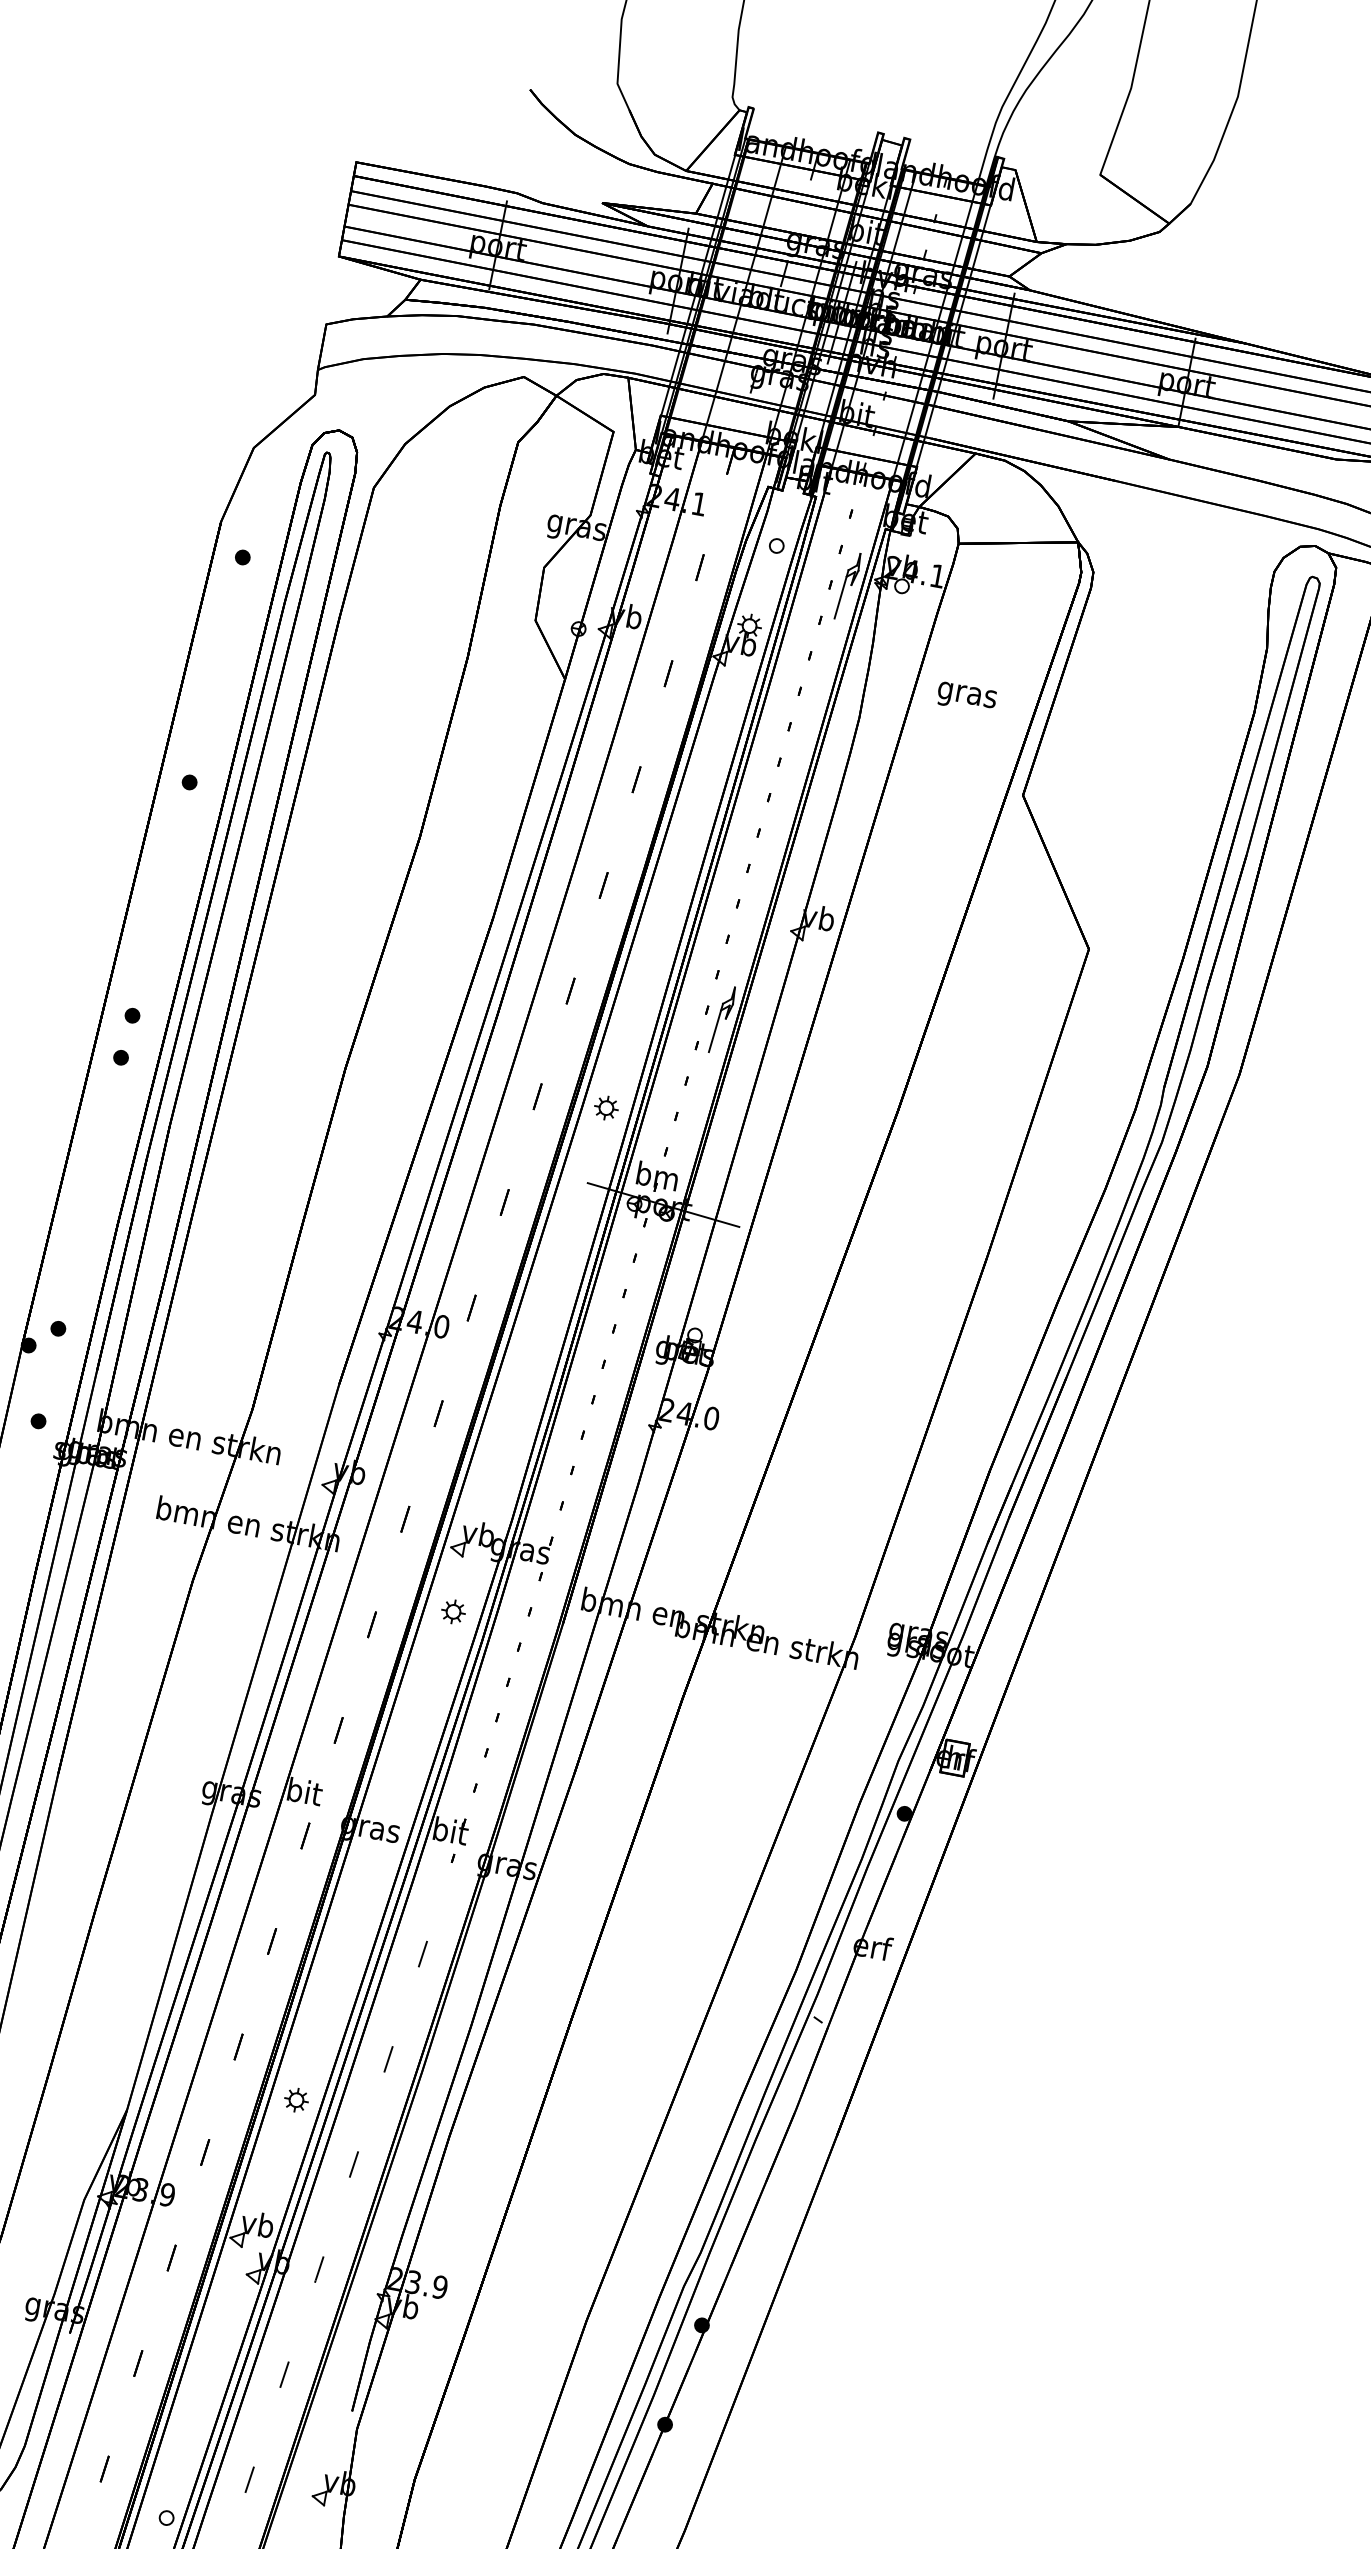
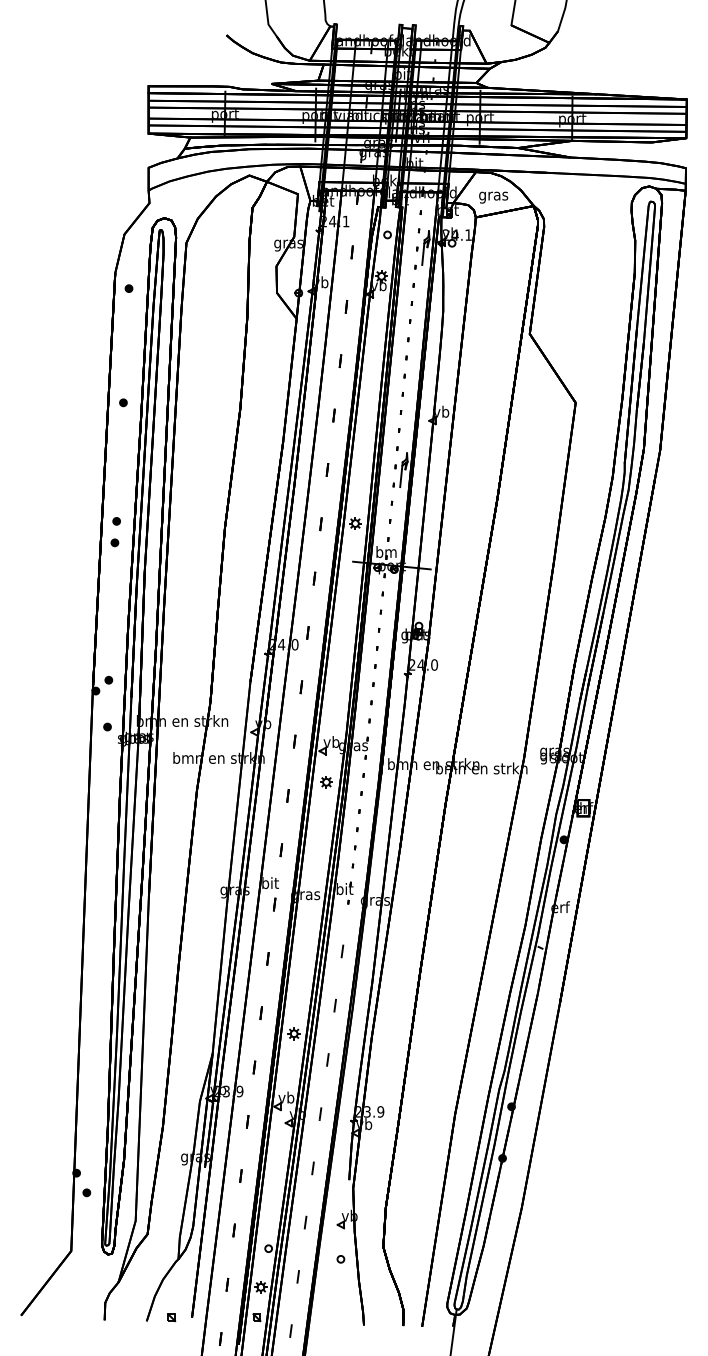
text: (966, 697) -> (493, 197), moved

